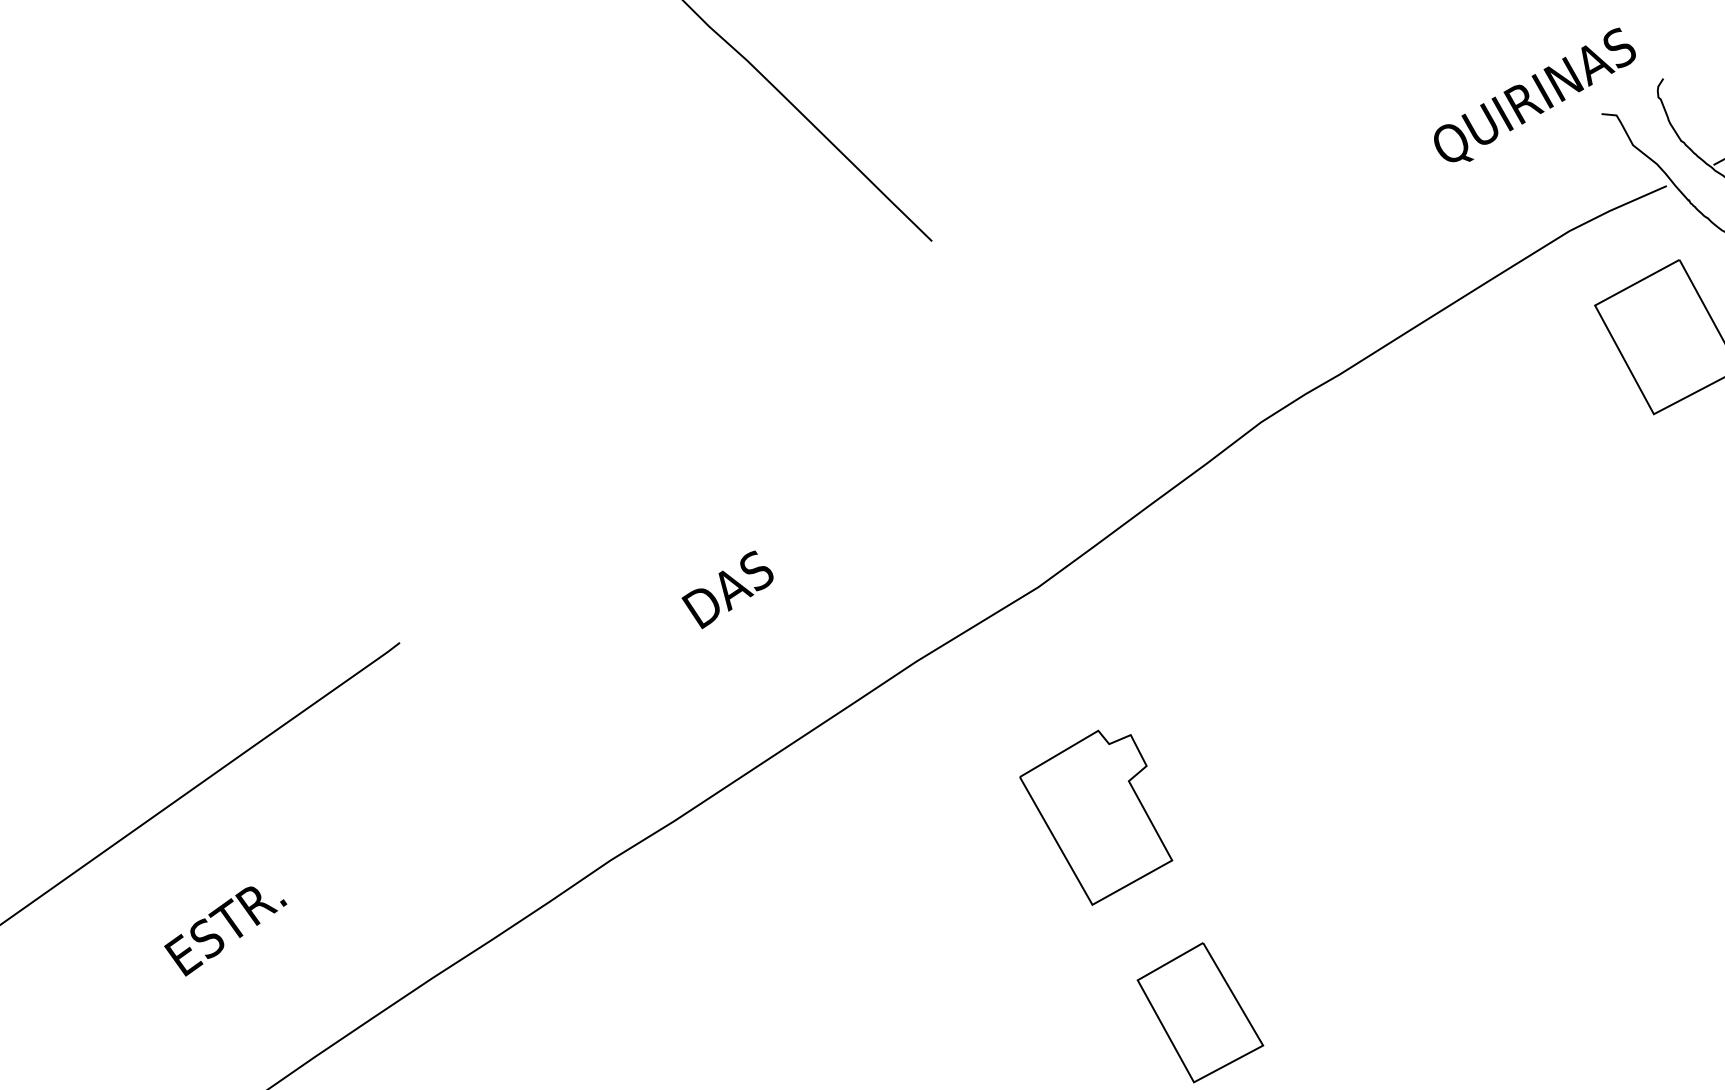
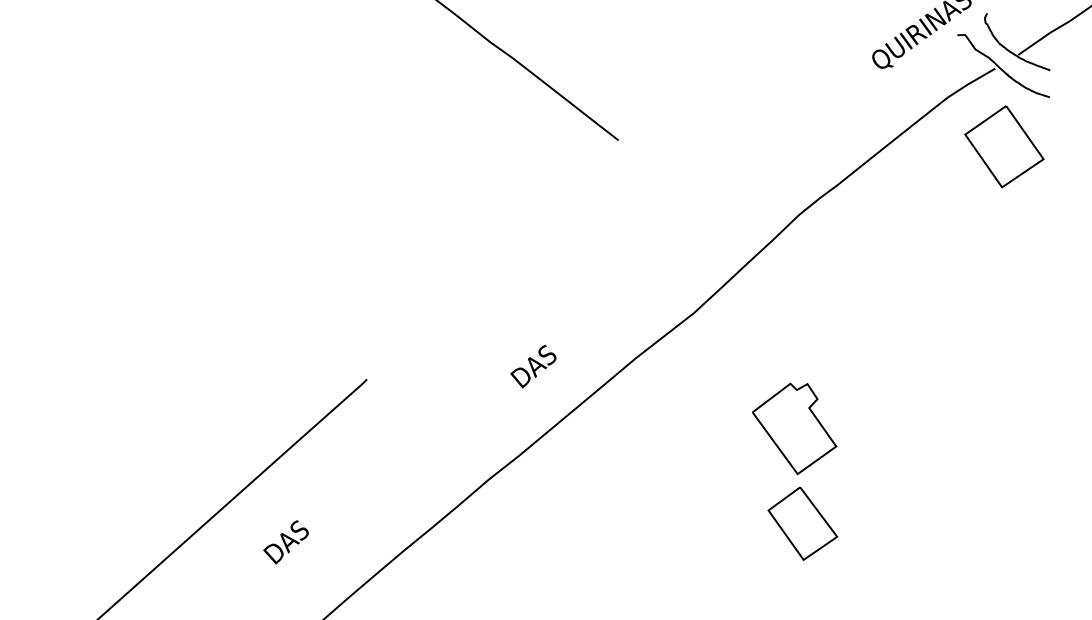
text: (727, 589) -> (533, 366), moved
part: (1096, 817) -> (794, 428), moved
text: (230, 927) -> (296, 536), ESTR. -> DAS

